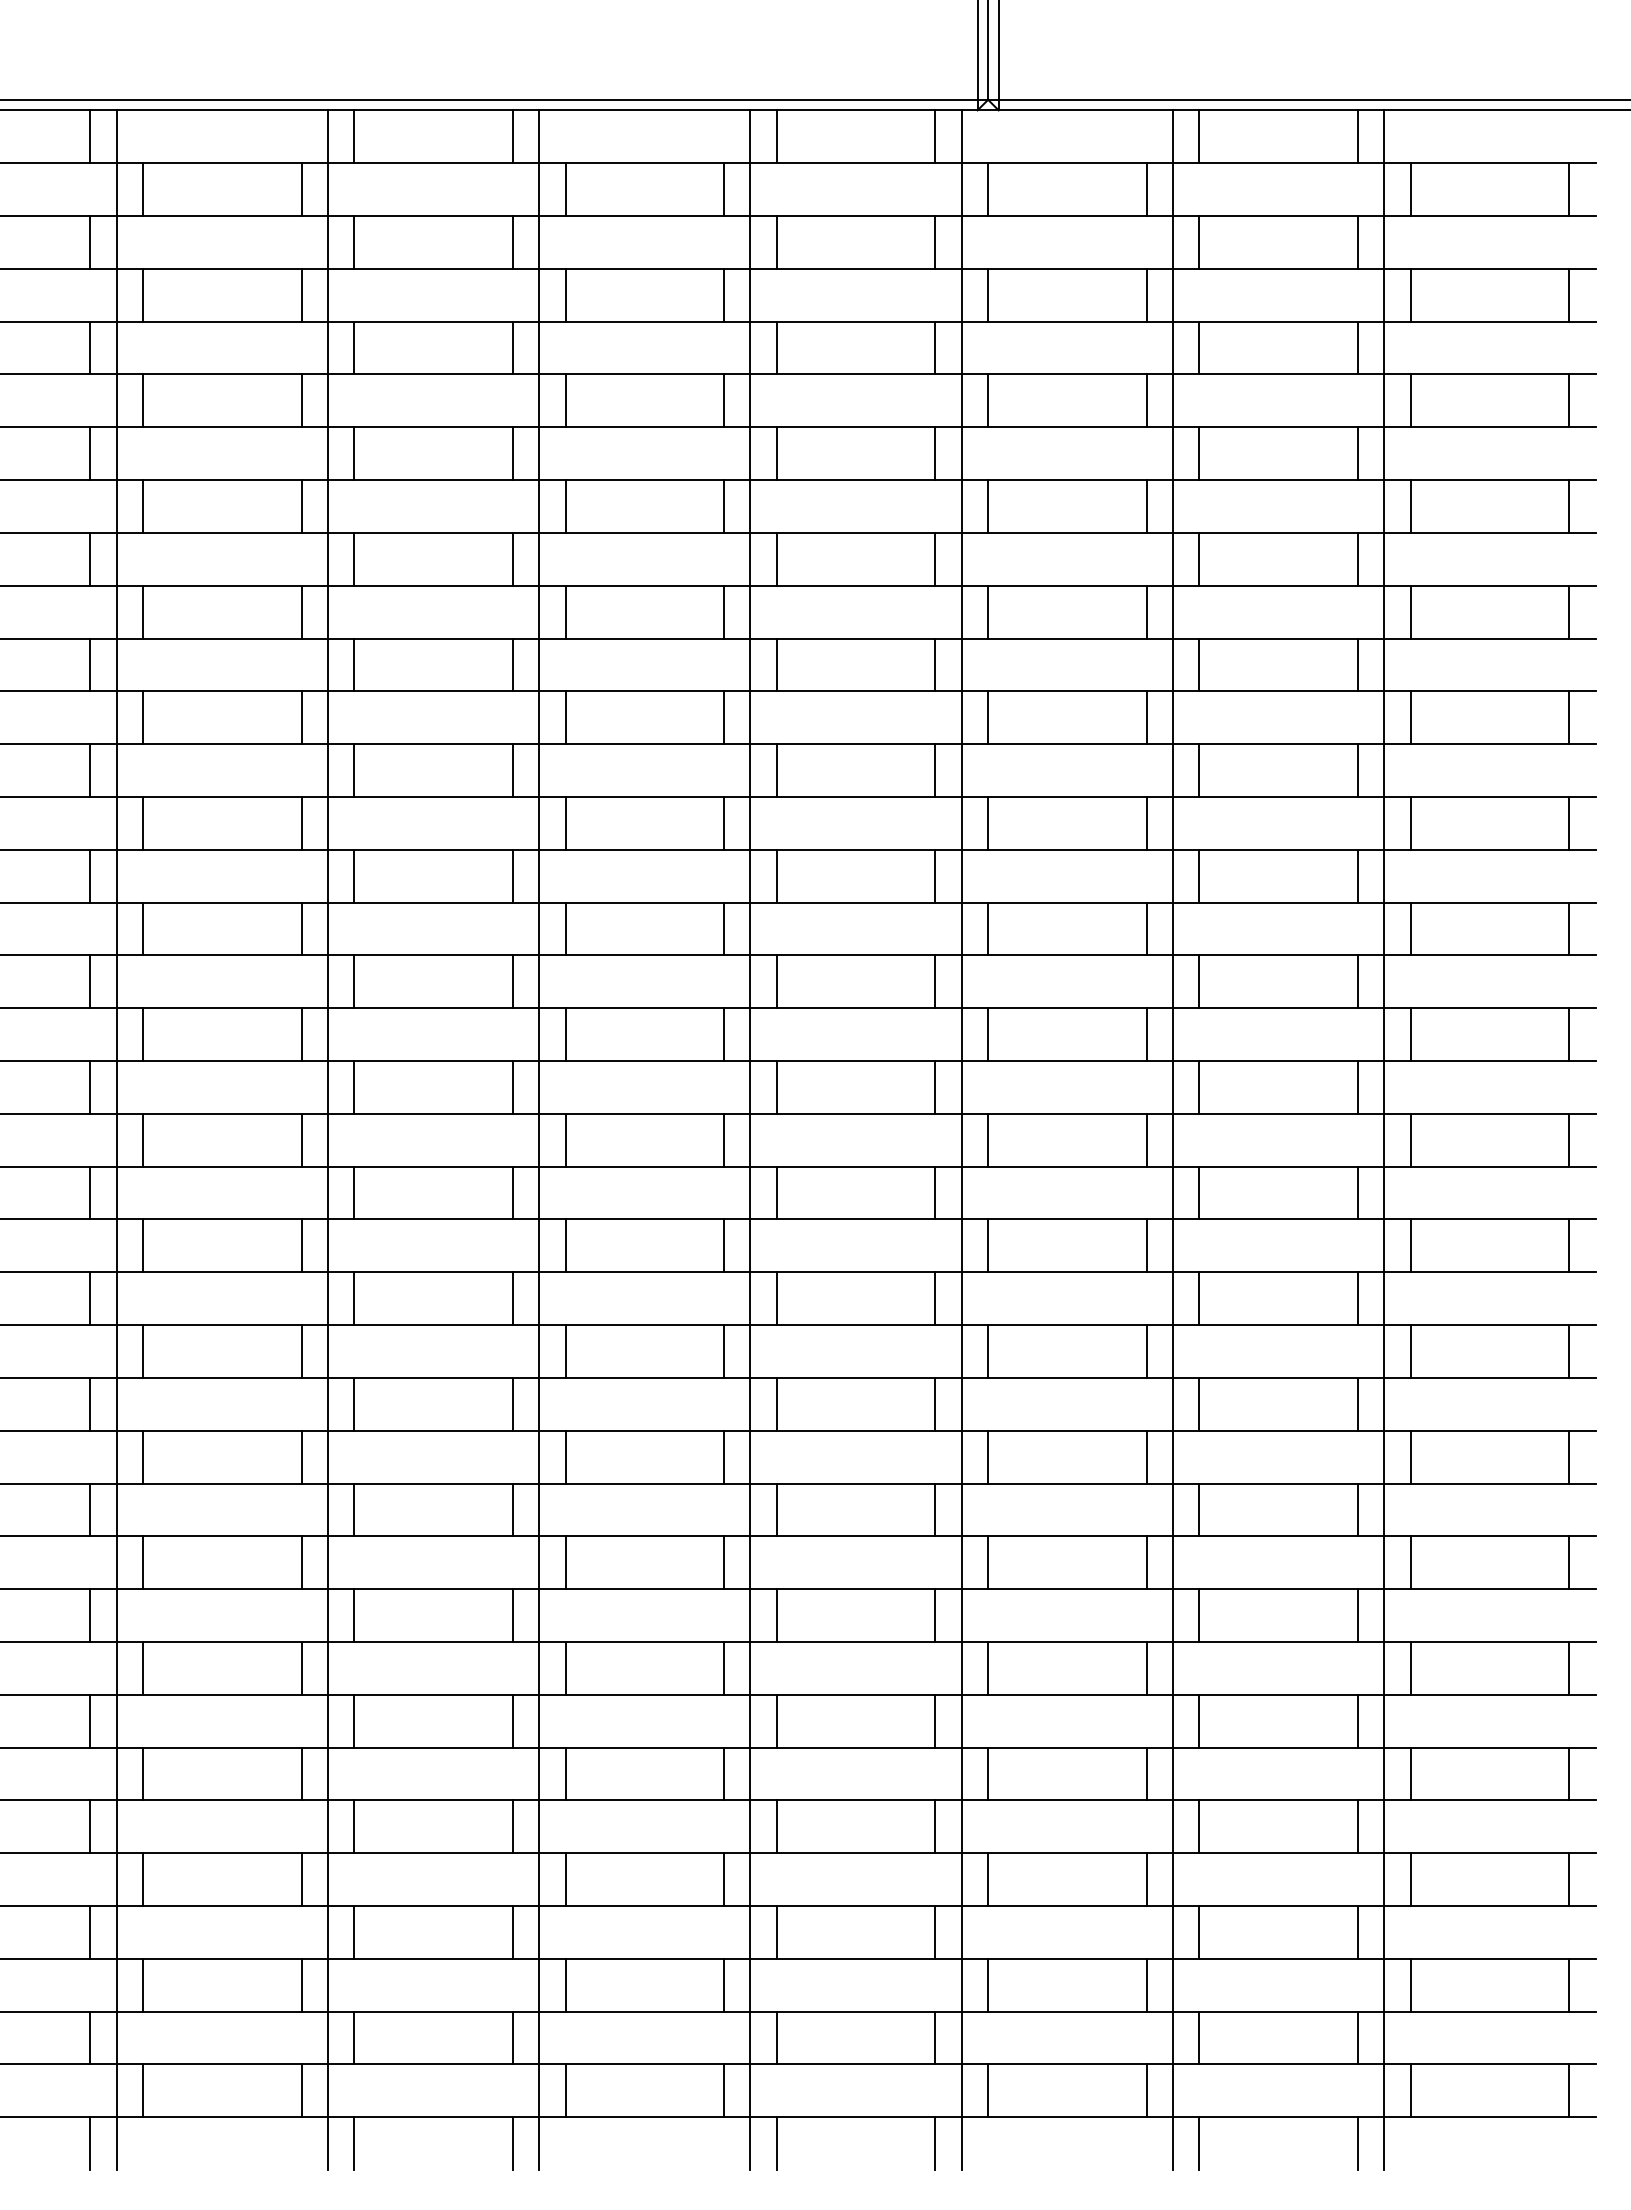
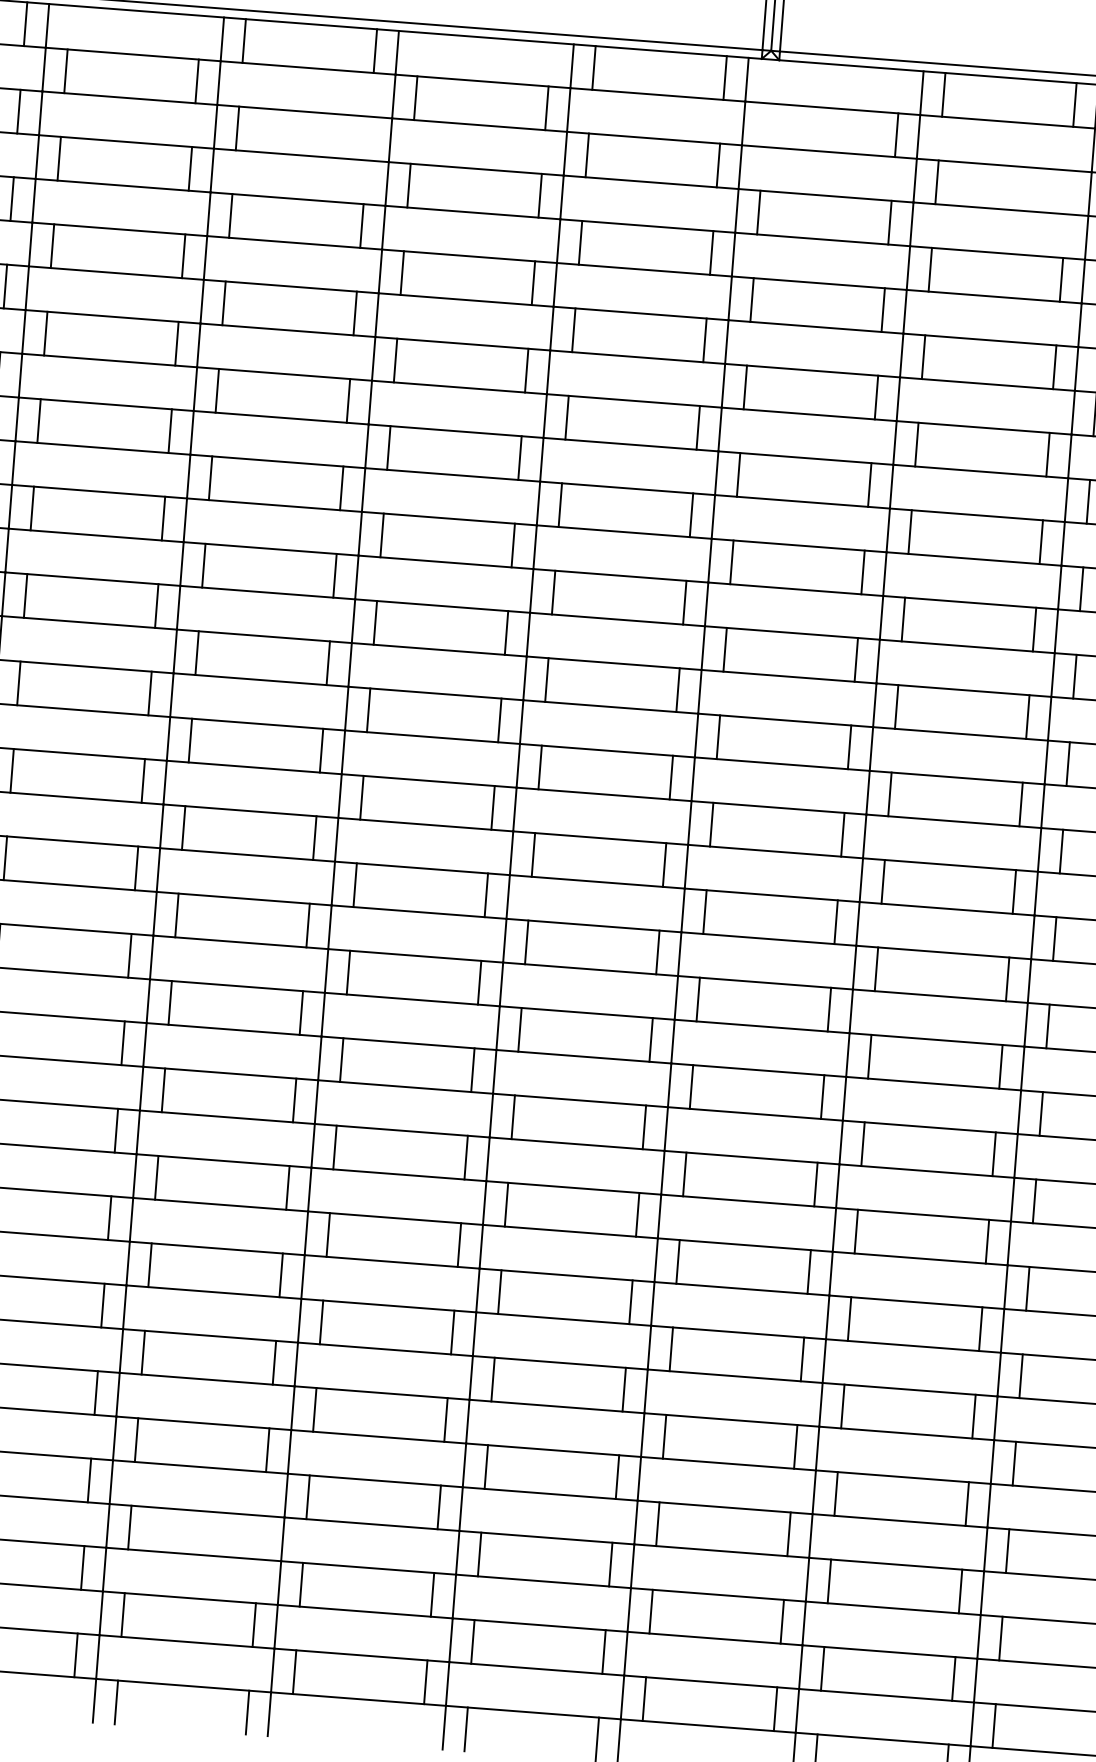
line: (988, 189) -> (765, 125), removed
line: (512, 242) -> (368, 138), removed
line: (1357, 242) -> (1067, 192), removed
line: (512, 1932) -> (260, 1537), removed

